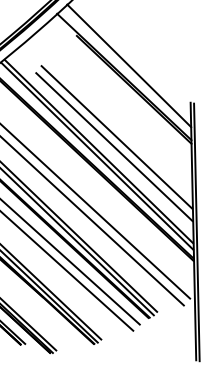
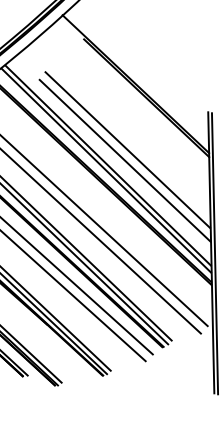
line: (128, 65) -> (140, 71), removed

